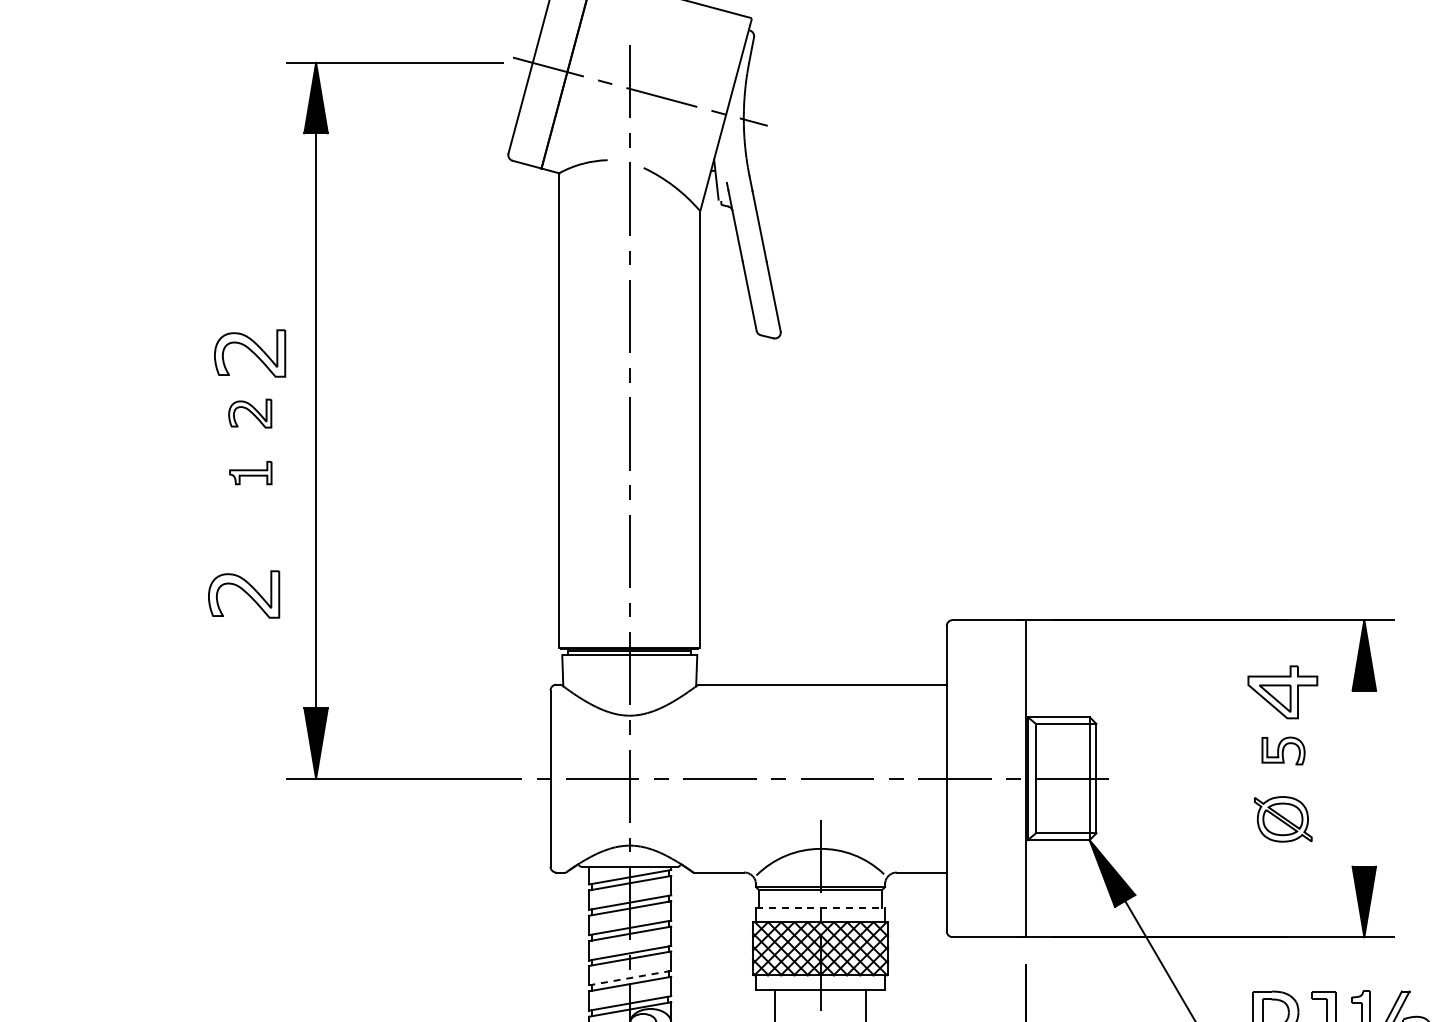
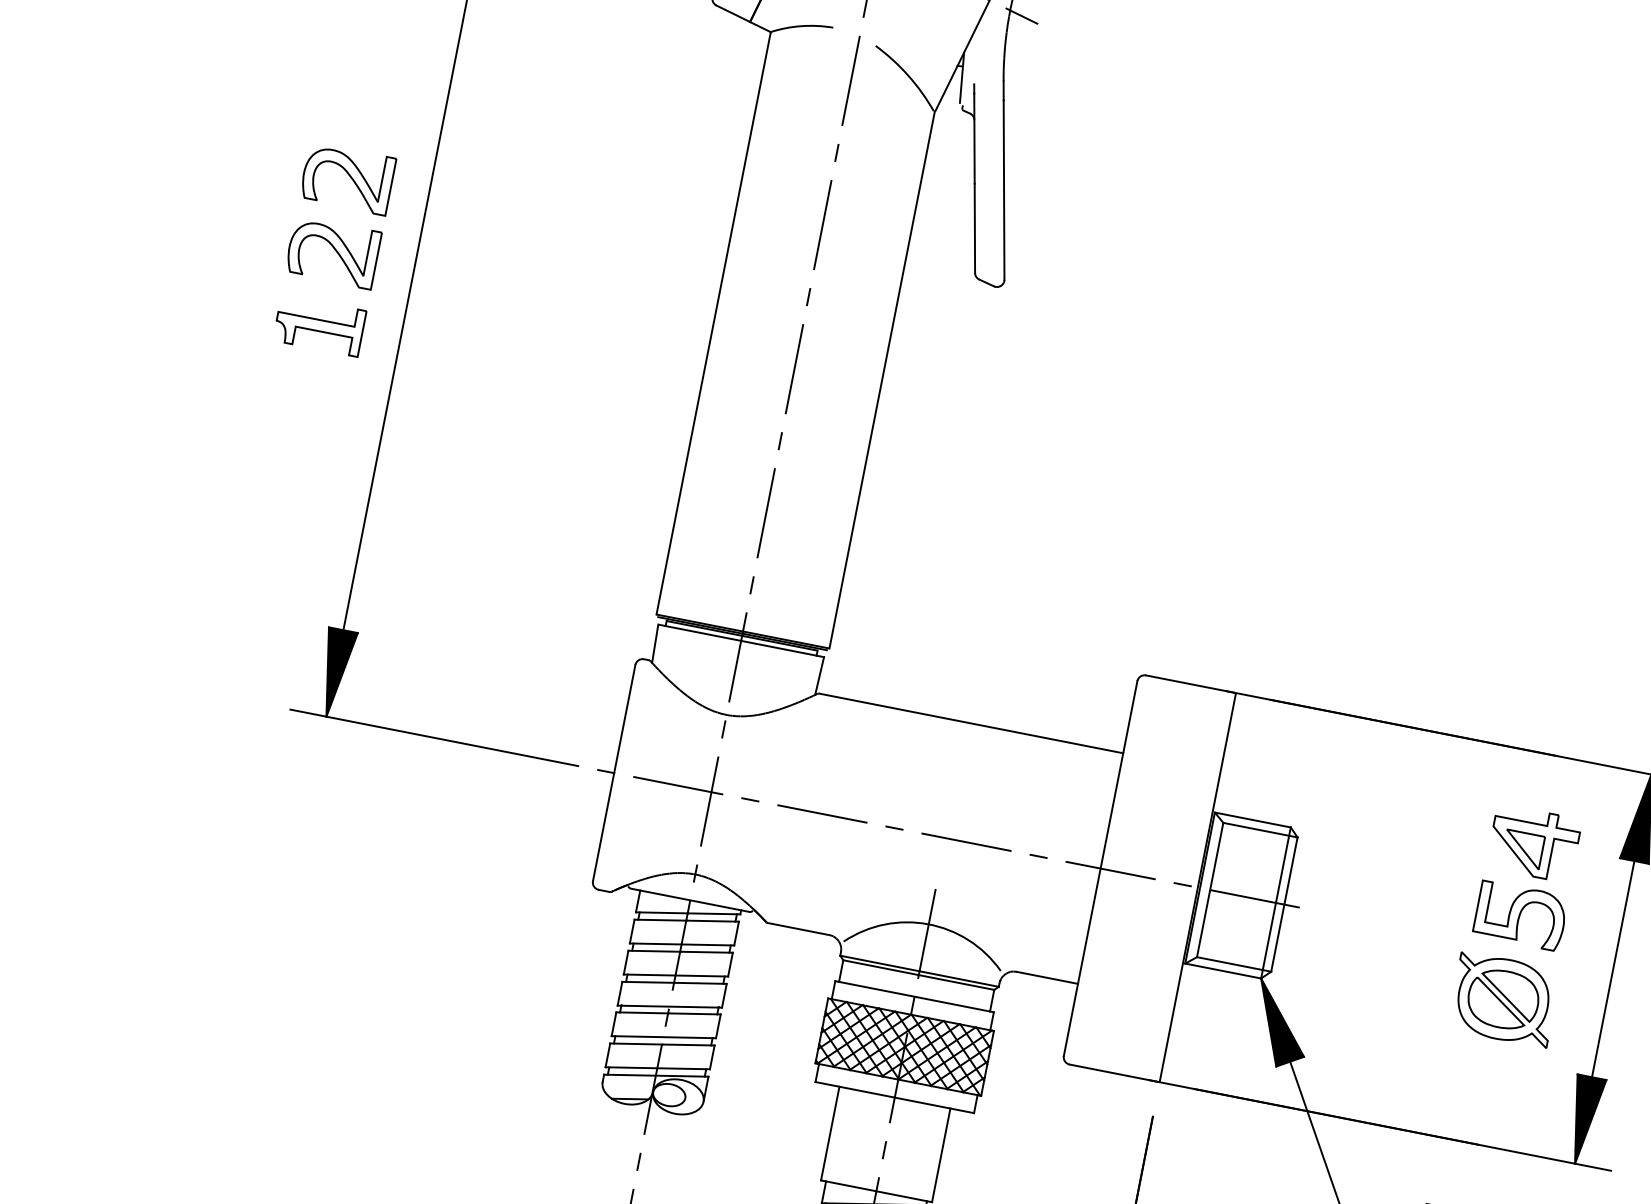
part: (250, 413) -> (333, 252), size x1.67
part: (250, 472) -> (319, 325), size x1.67
part: (244, 594) -> (282, 473), removed
part: (1283, 750) -> (1520, 915), size x1.67
line: (1364, 778) -> (1613, 969), added
part: (1282, 819) -> (1502, 999), size x1.43
line: (820, 907) -> (914, 996), dashed -> solid
line: (630, 978) -> (664, 1037), dashed -> solid

